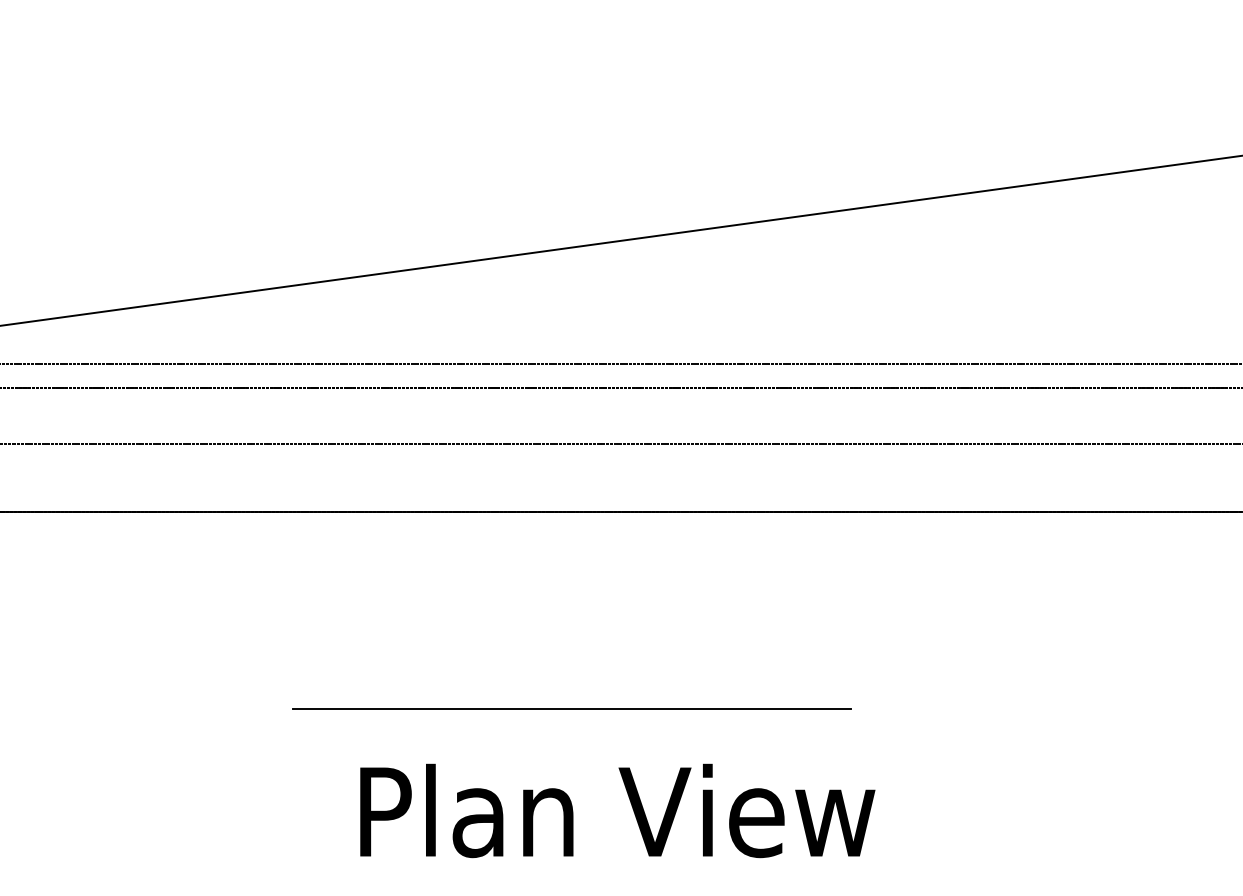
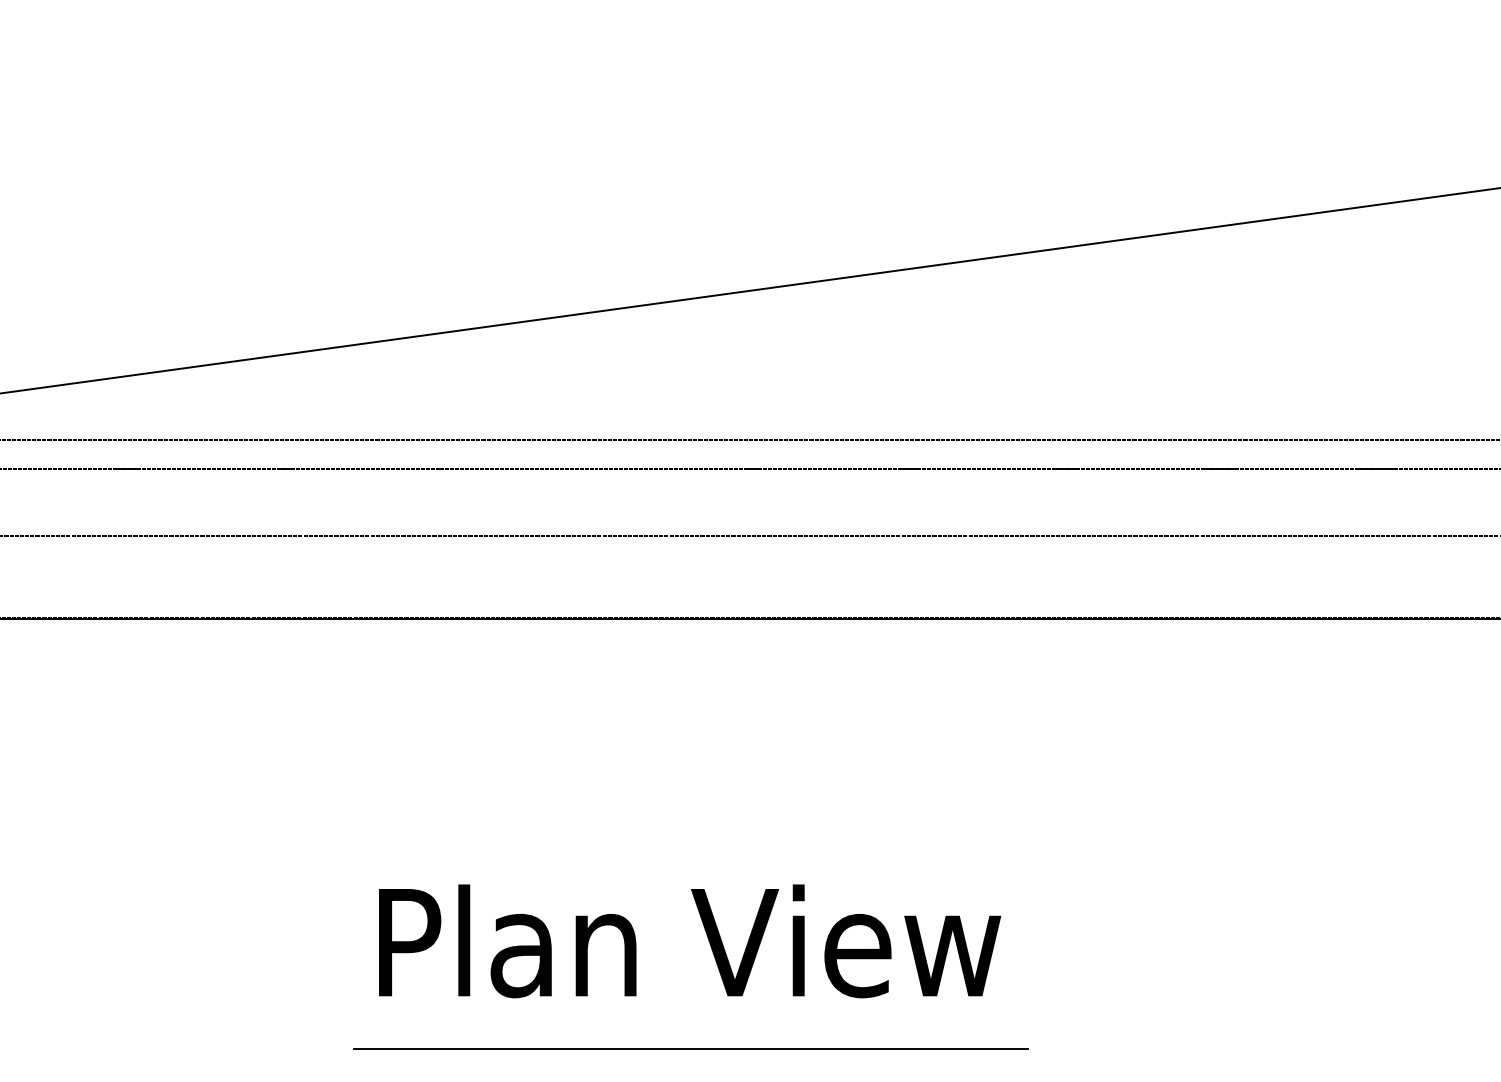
line: (571, 708) -> (690, 1048), moved
text: (618, 811) -> (690, 941), moved

